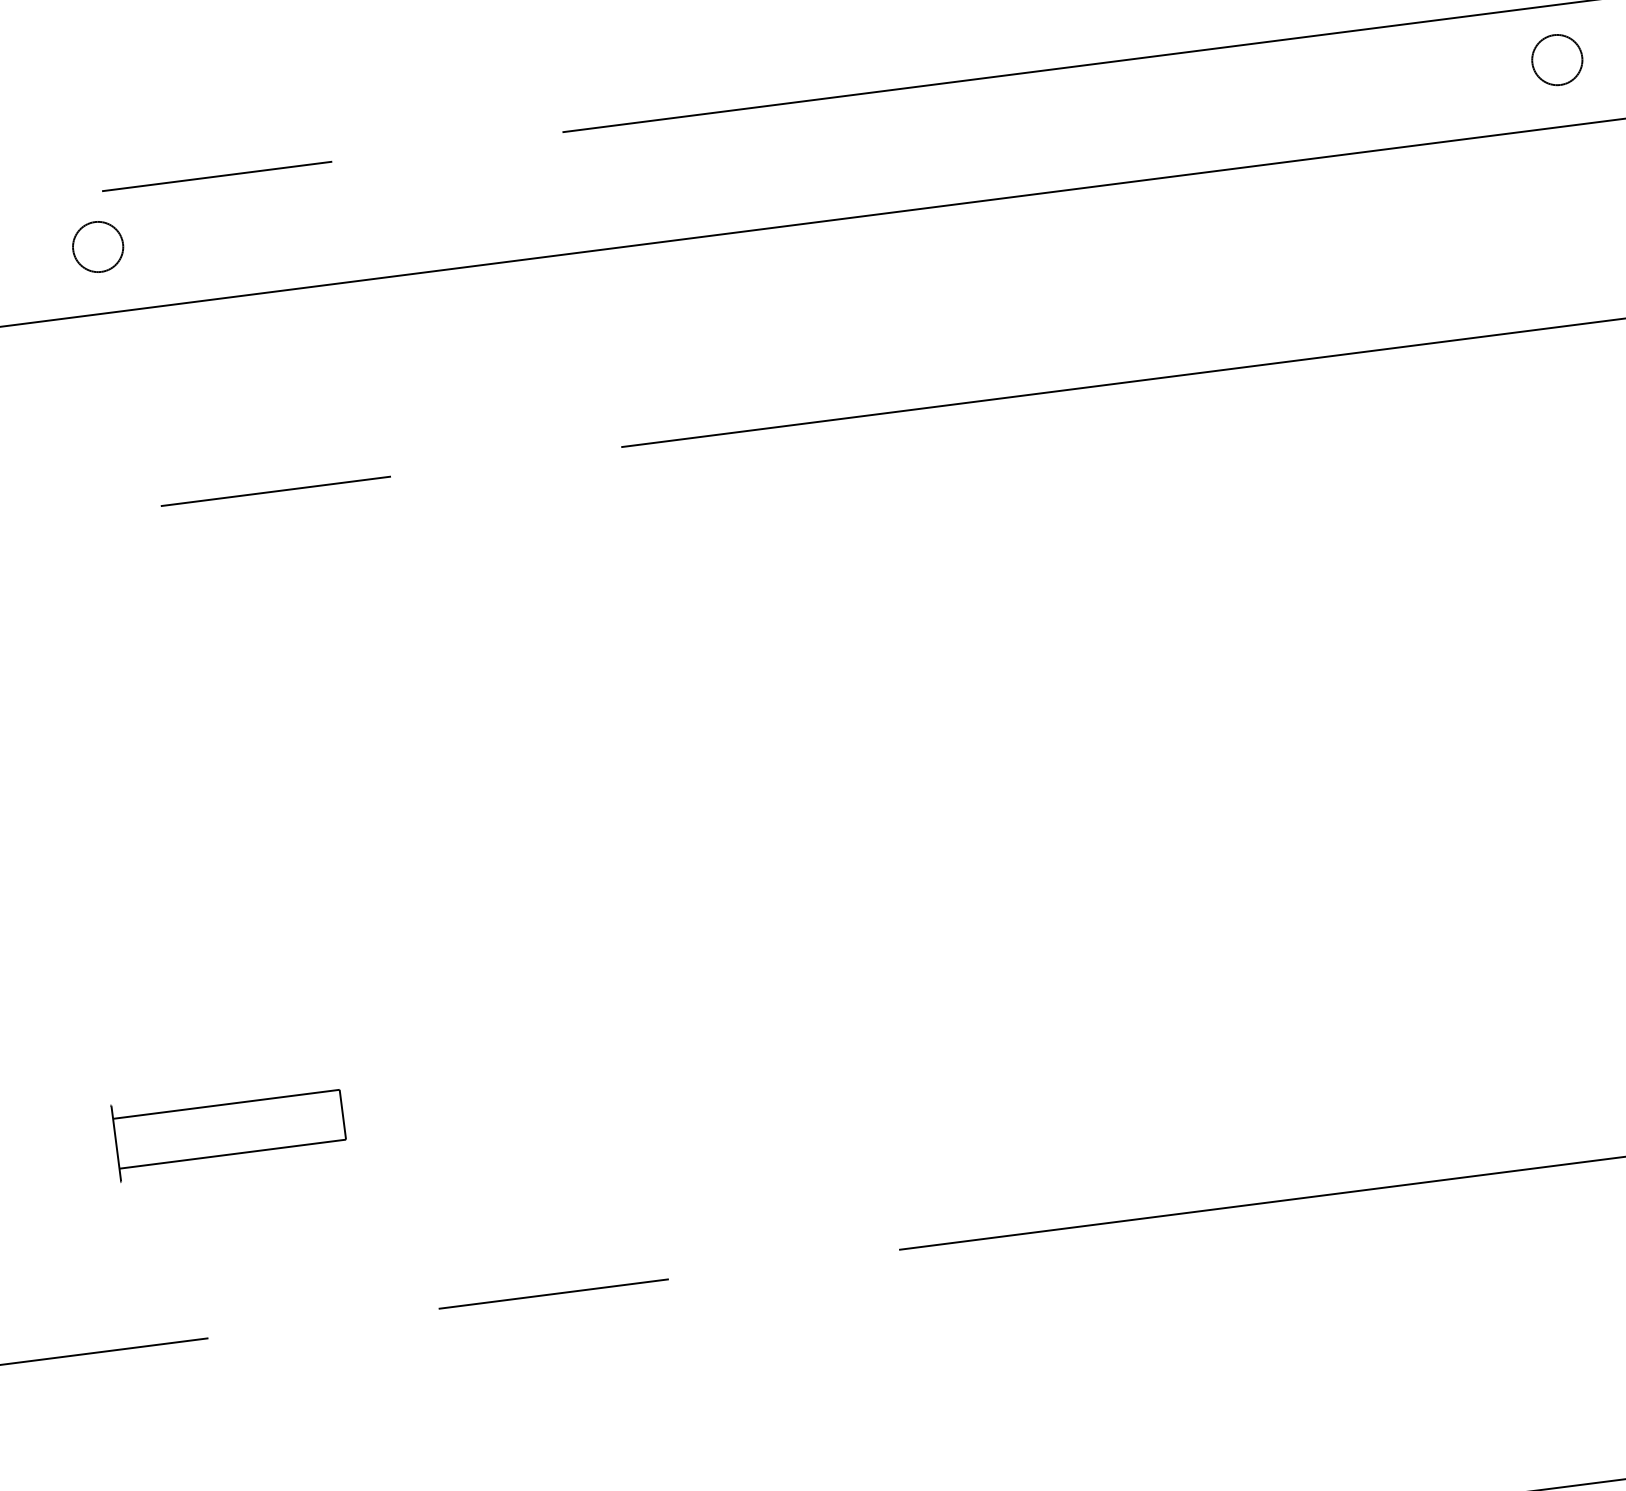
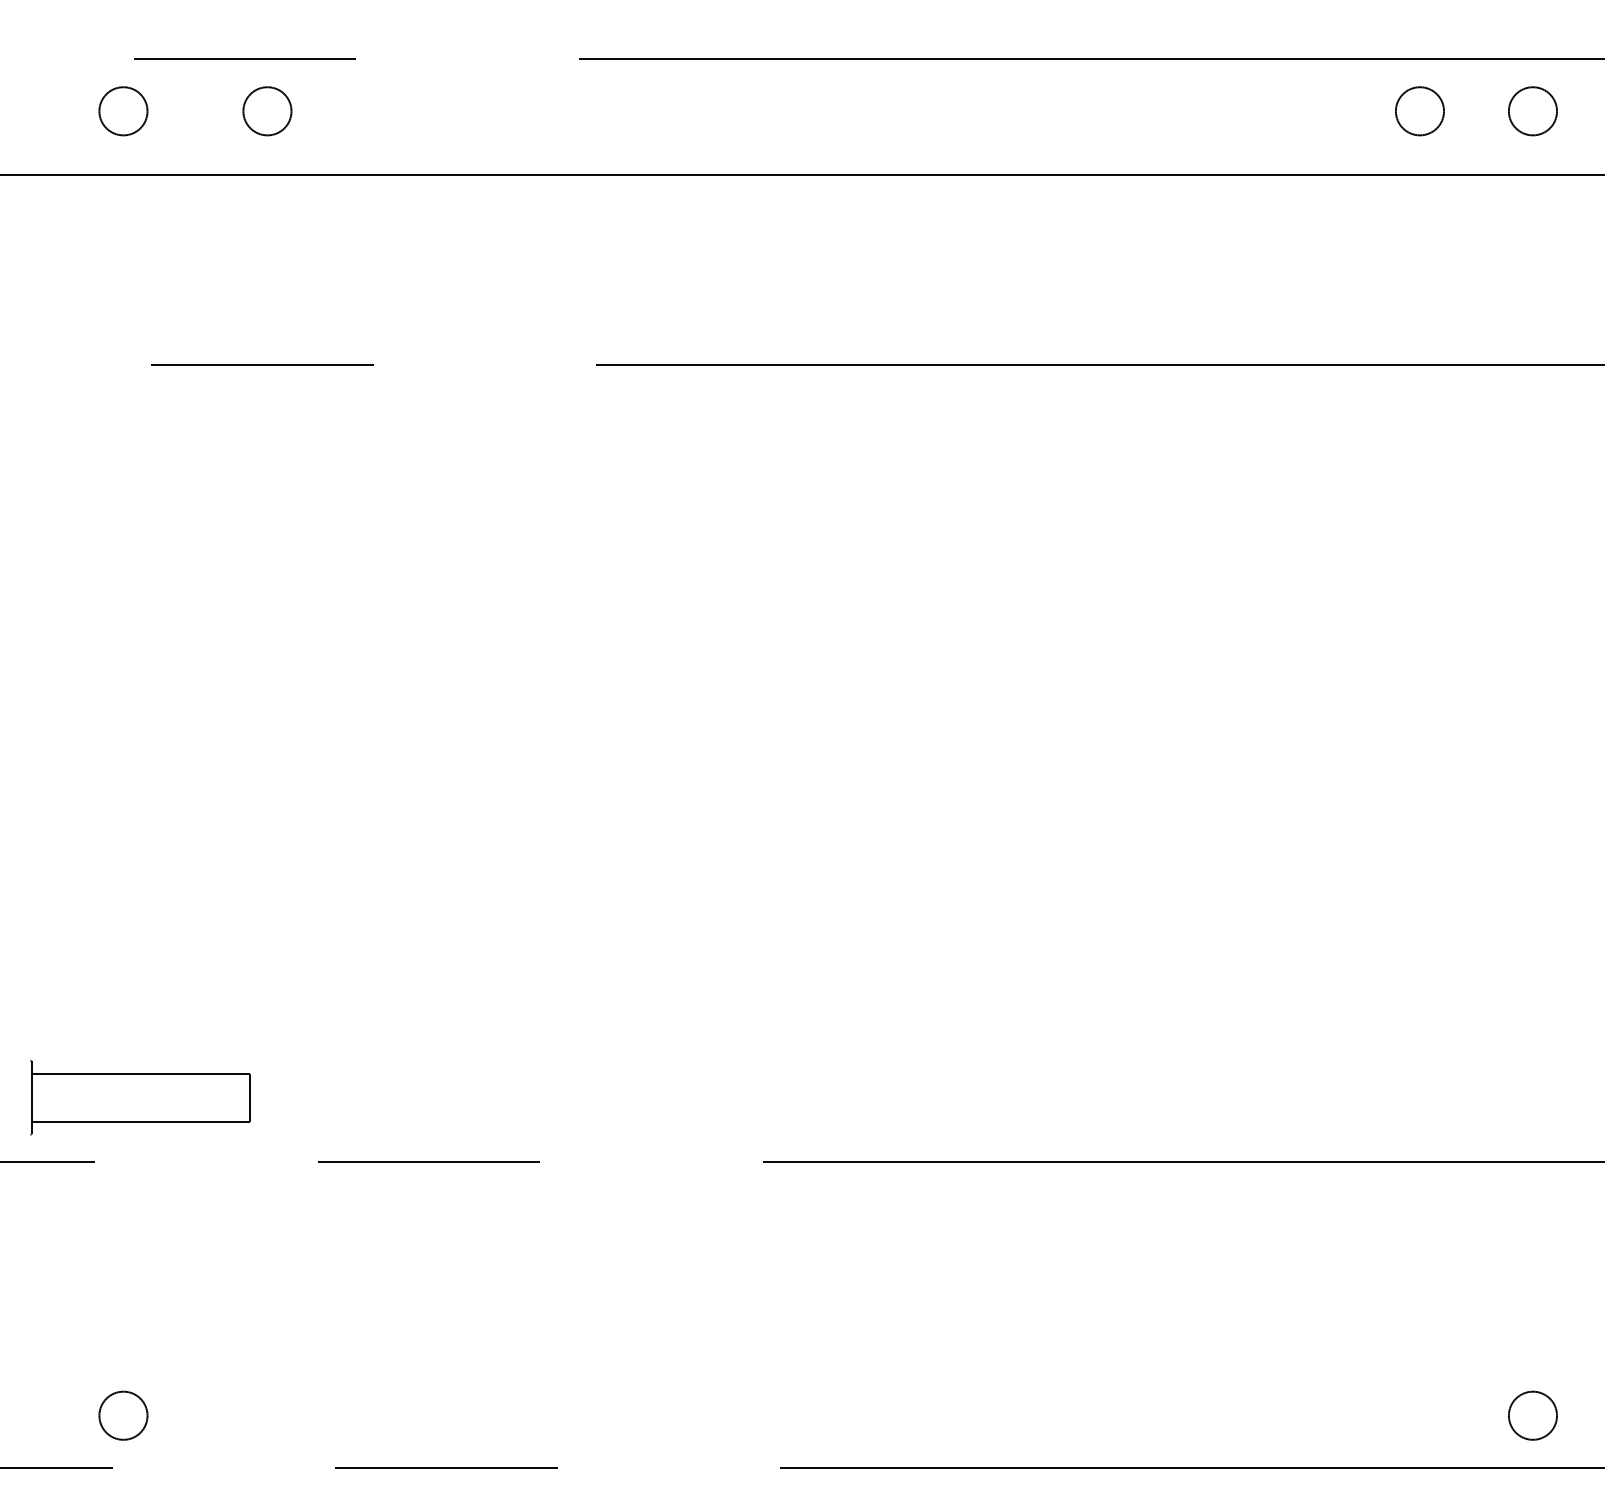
circle: (1439, 75) -> (1419, 111), added
circle: (247, 228) -> (267, 111), added
part: (229, 1129) -> (140, 1097), moved

